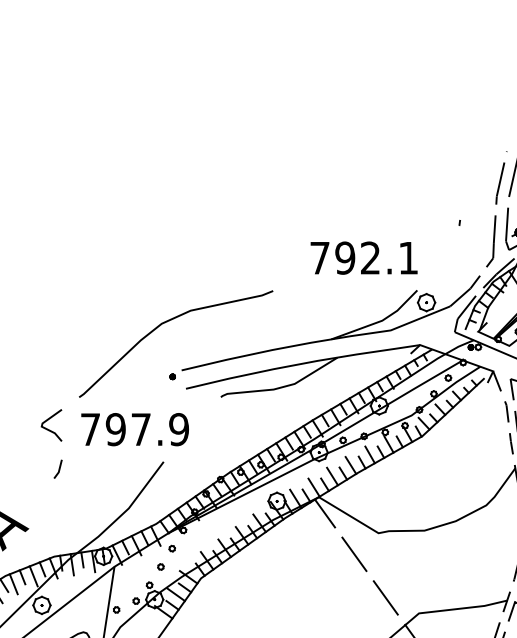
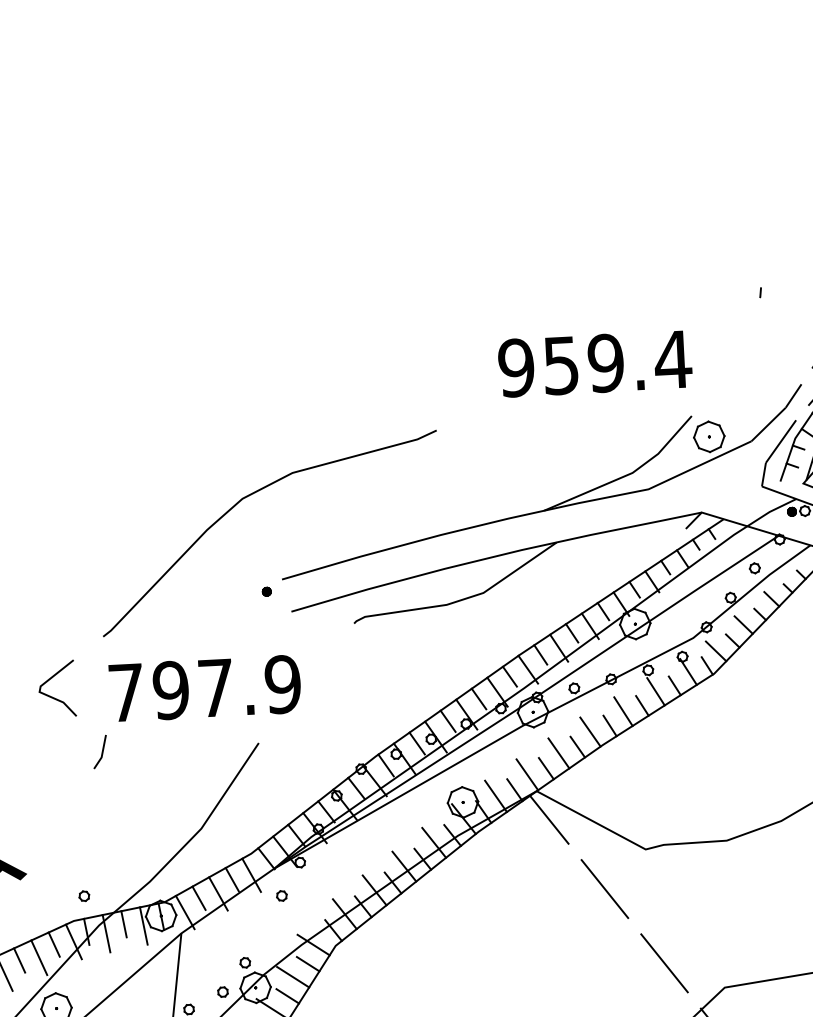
text: (364, 257) -> (595, 362), 792.1 -> 959.4
line: (58, 468) -> (100, 750), moved
part: (160, 566) -> (83, 895), moved

